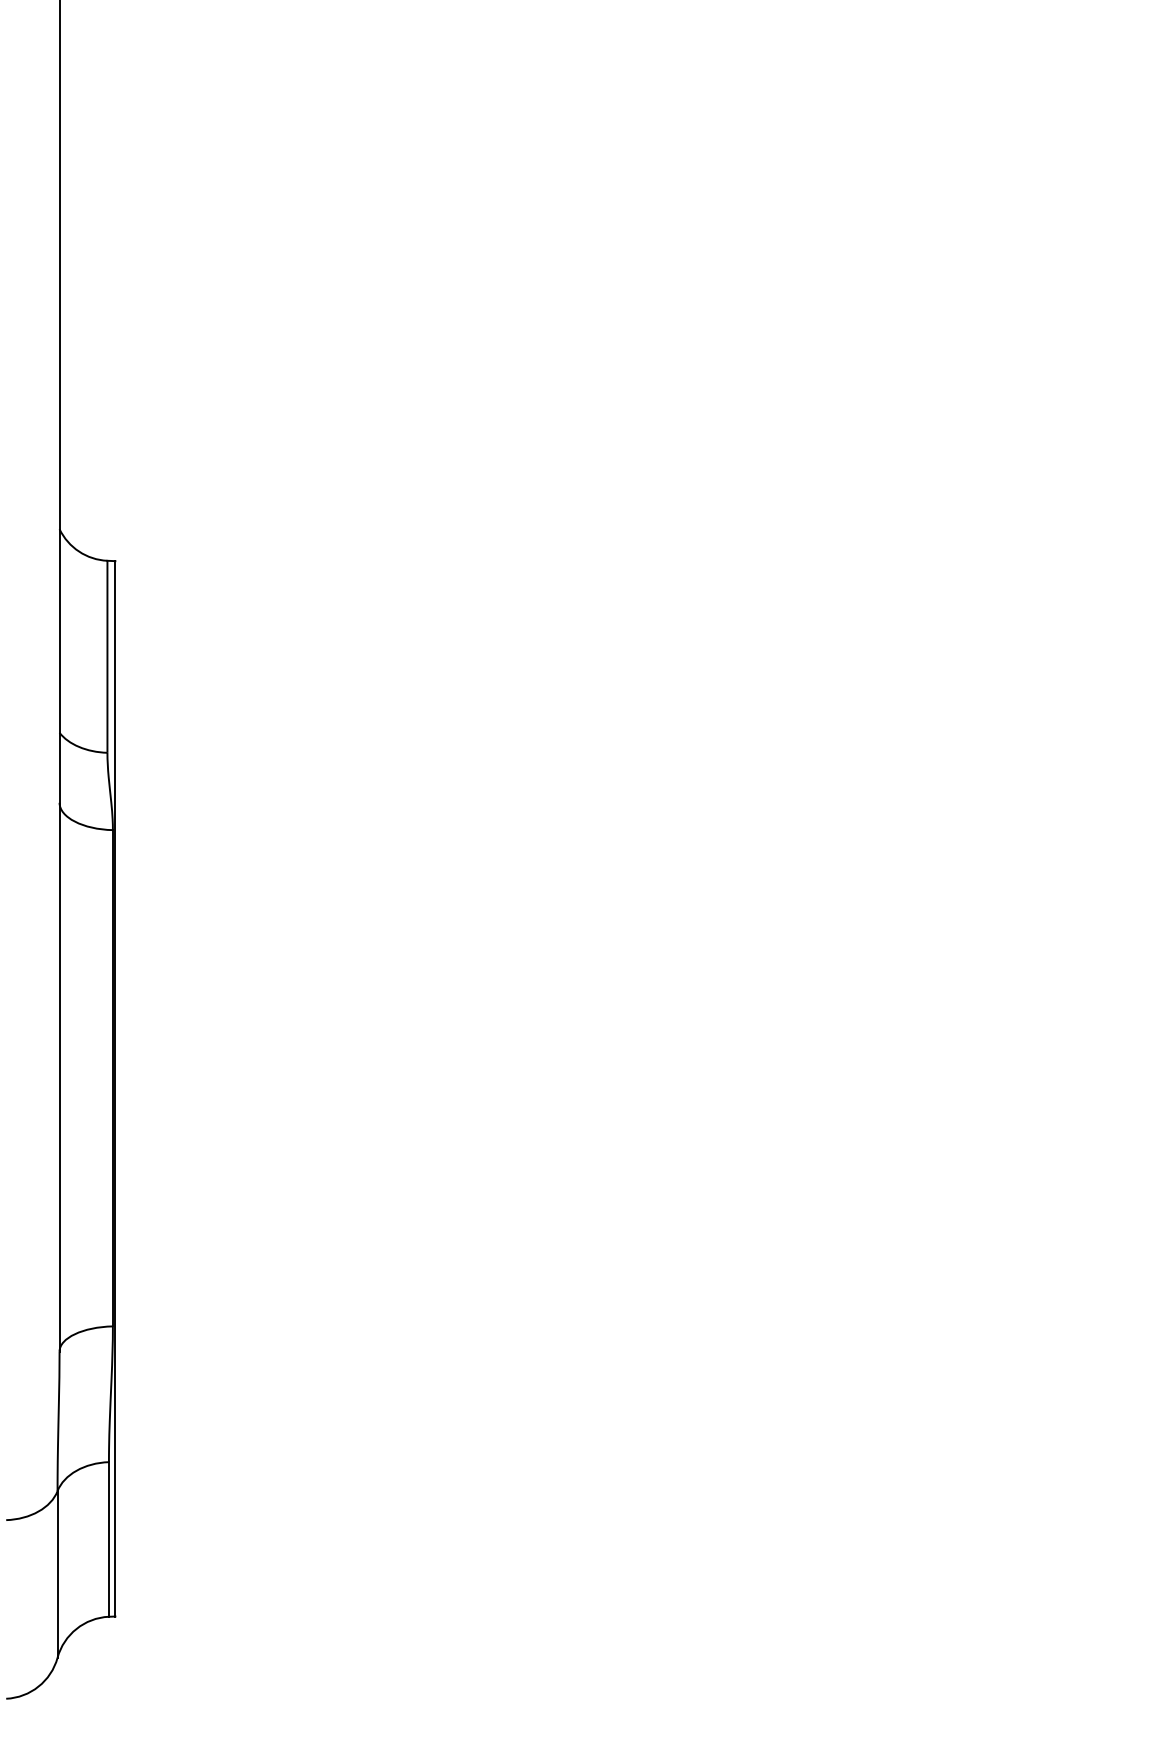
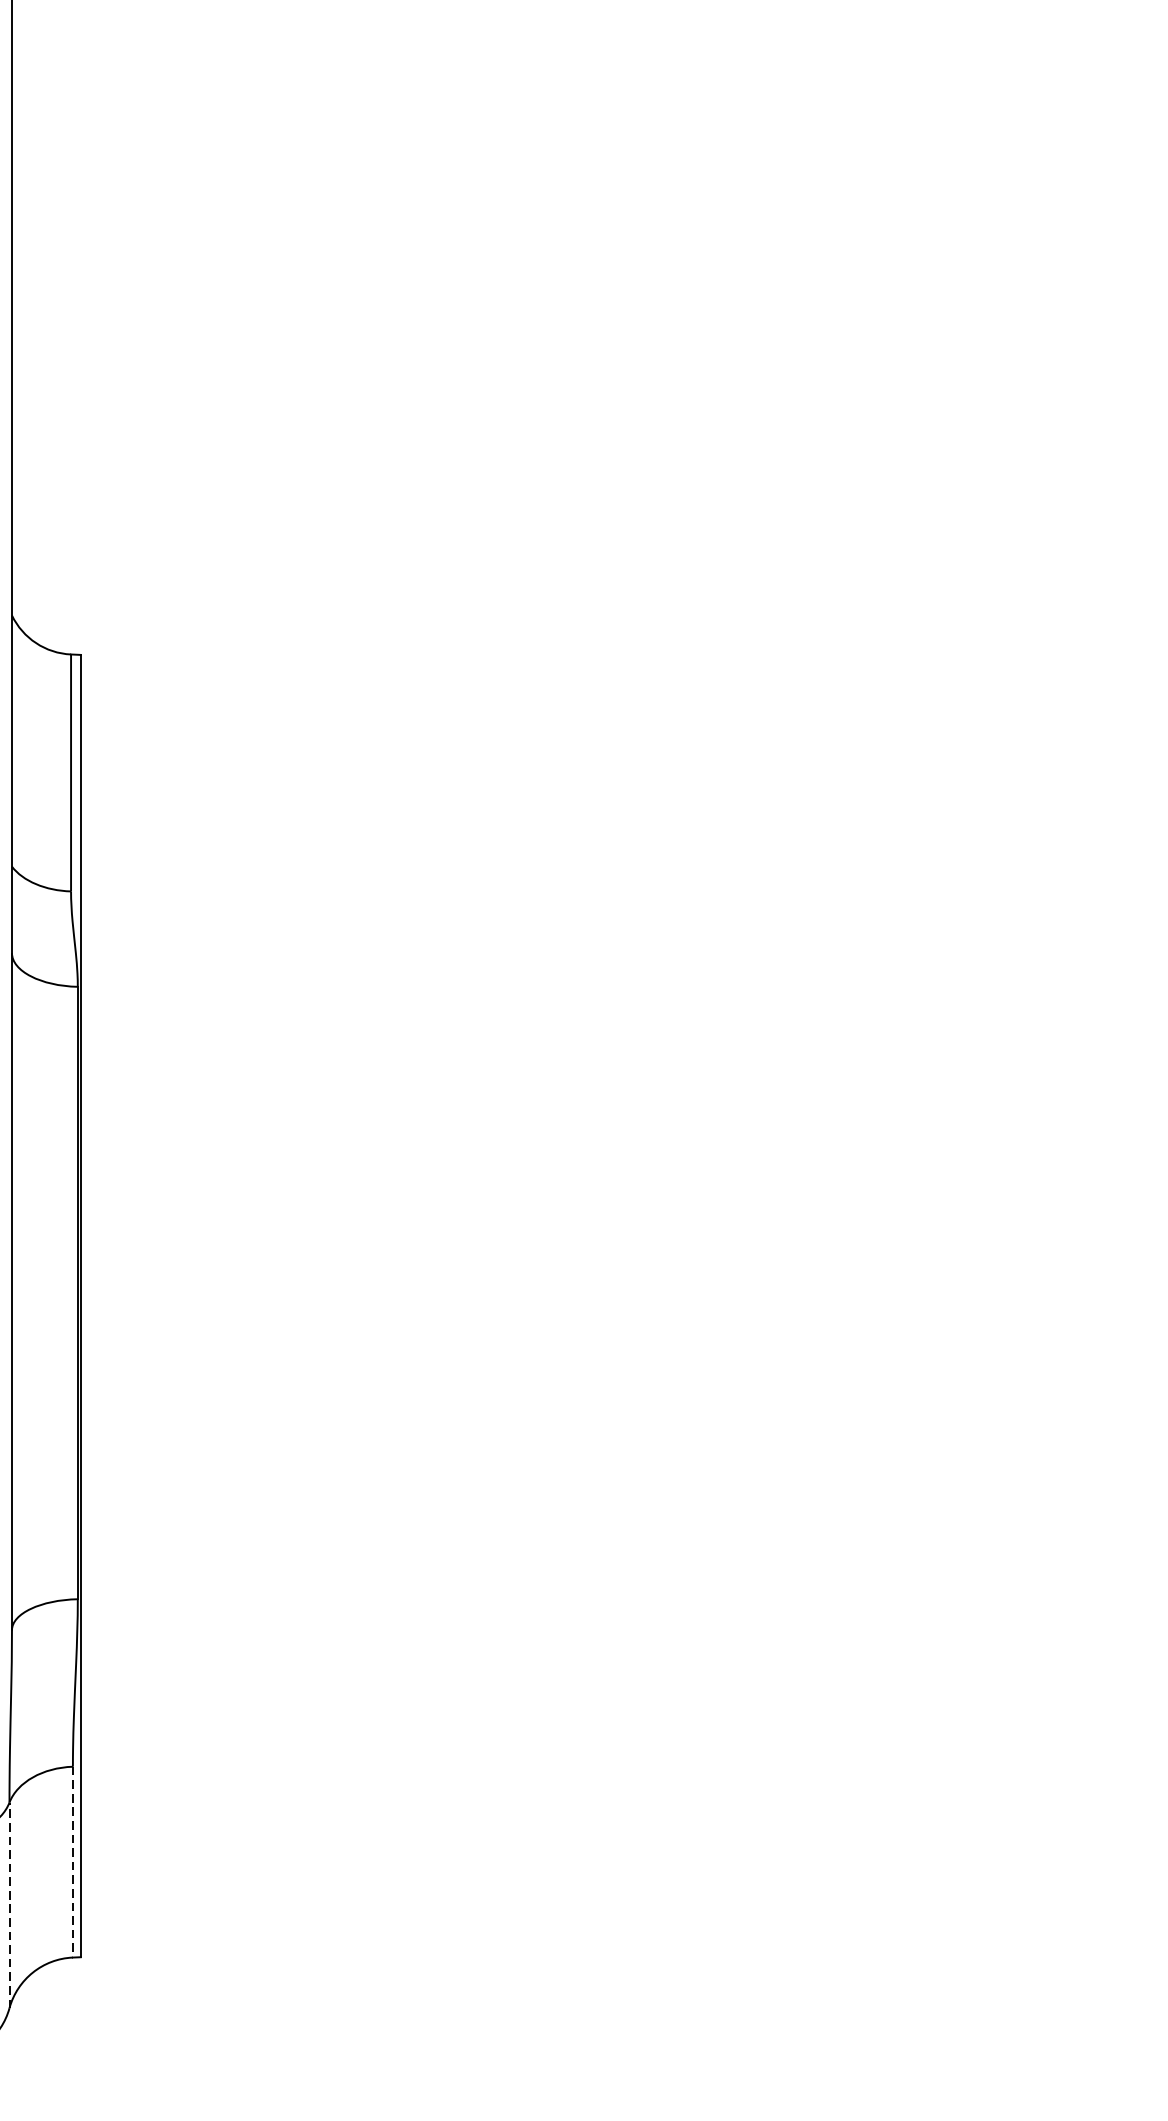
line: (108, 1539) -> (72, 1862), solid -> dashed
line: (57, 1573) -> (9, 1904), solid -> dashed

